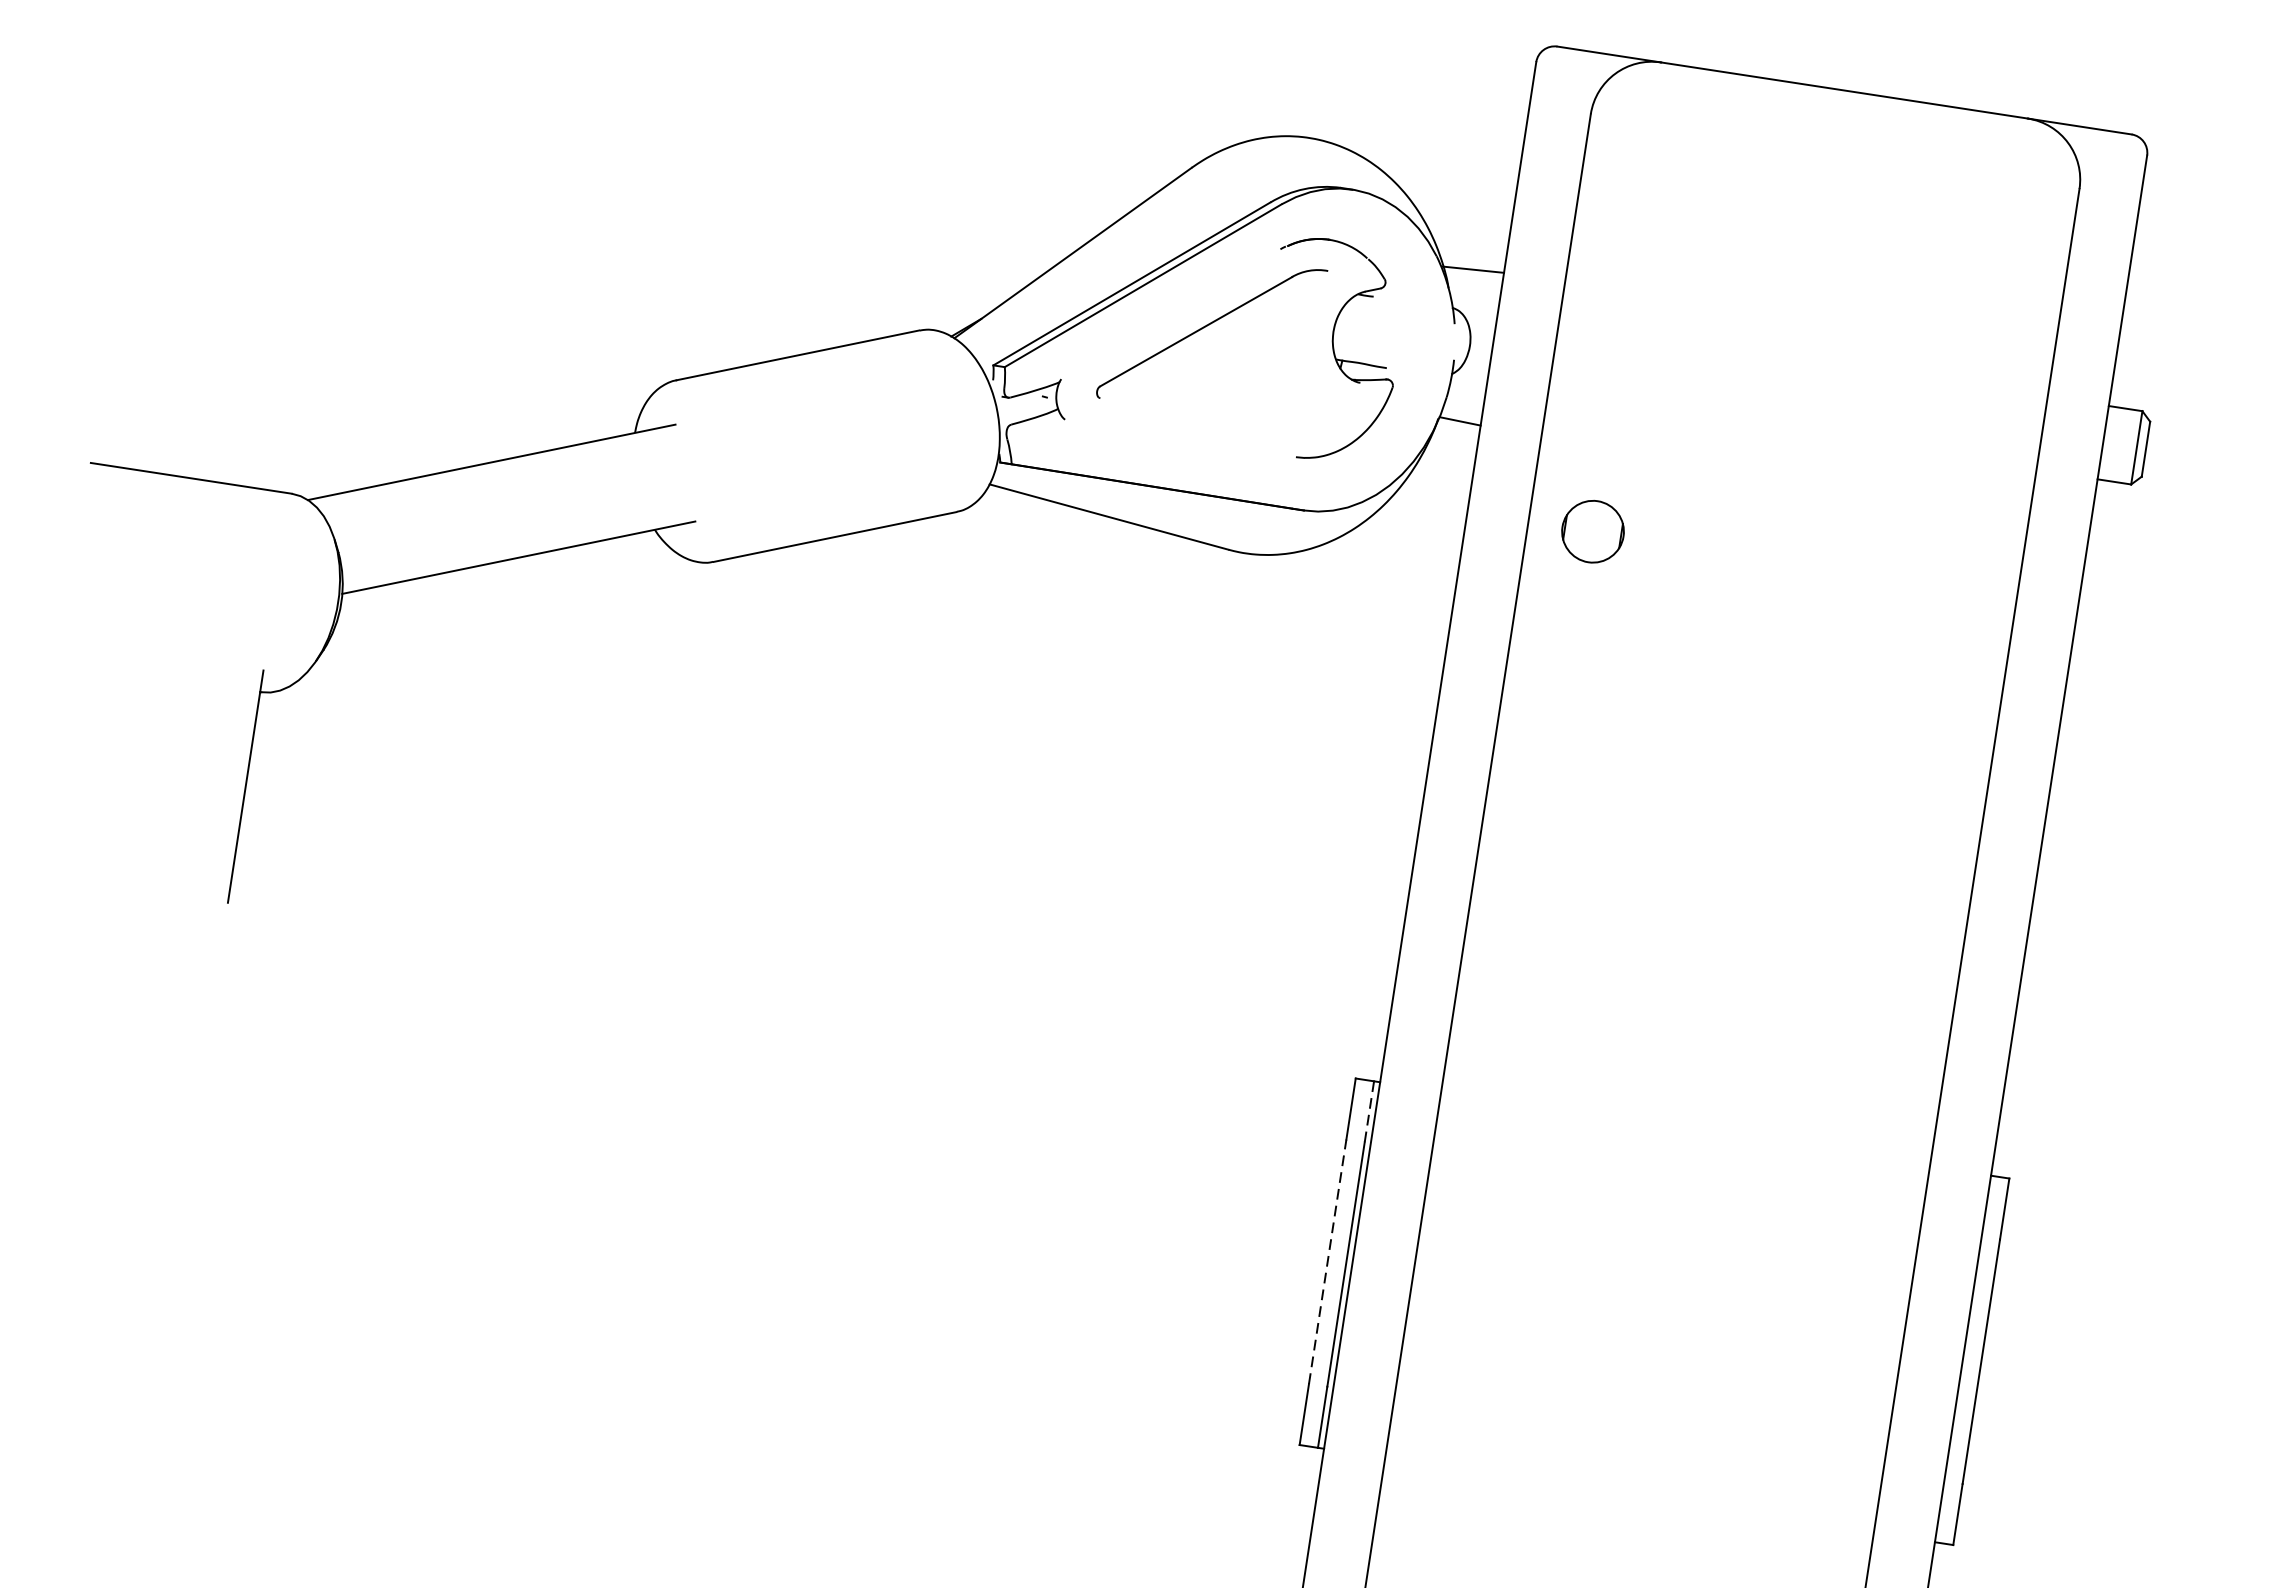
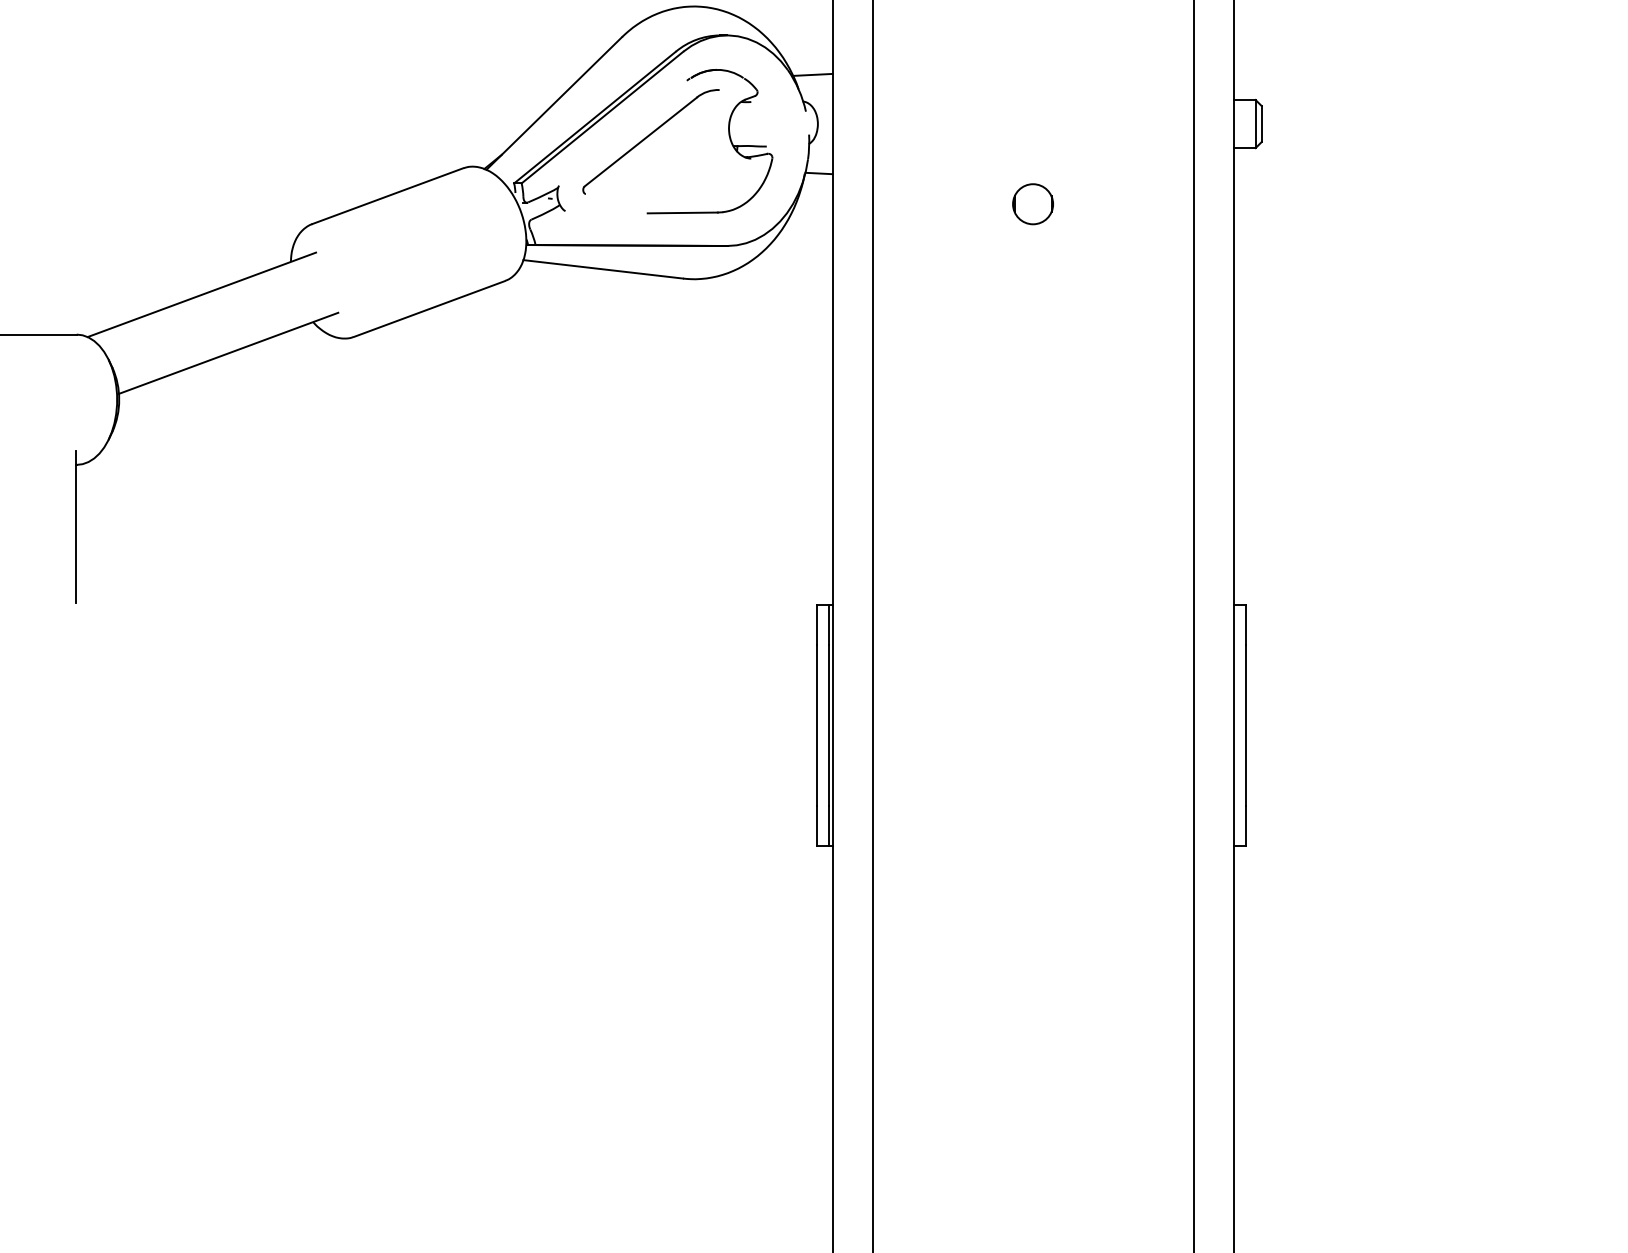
line: (1243, 448) -> (682, 212), added
circle: (1592, 531) -> (1032, 204), moved
line: (1369, 1112) -> (828, 625), dashed -> solid
line: (1327, 1261) -> (816, 725), dashed -> solid

